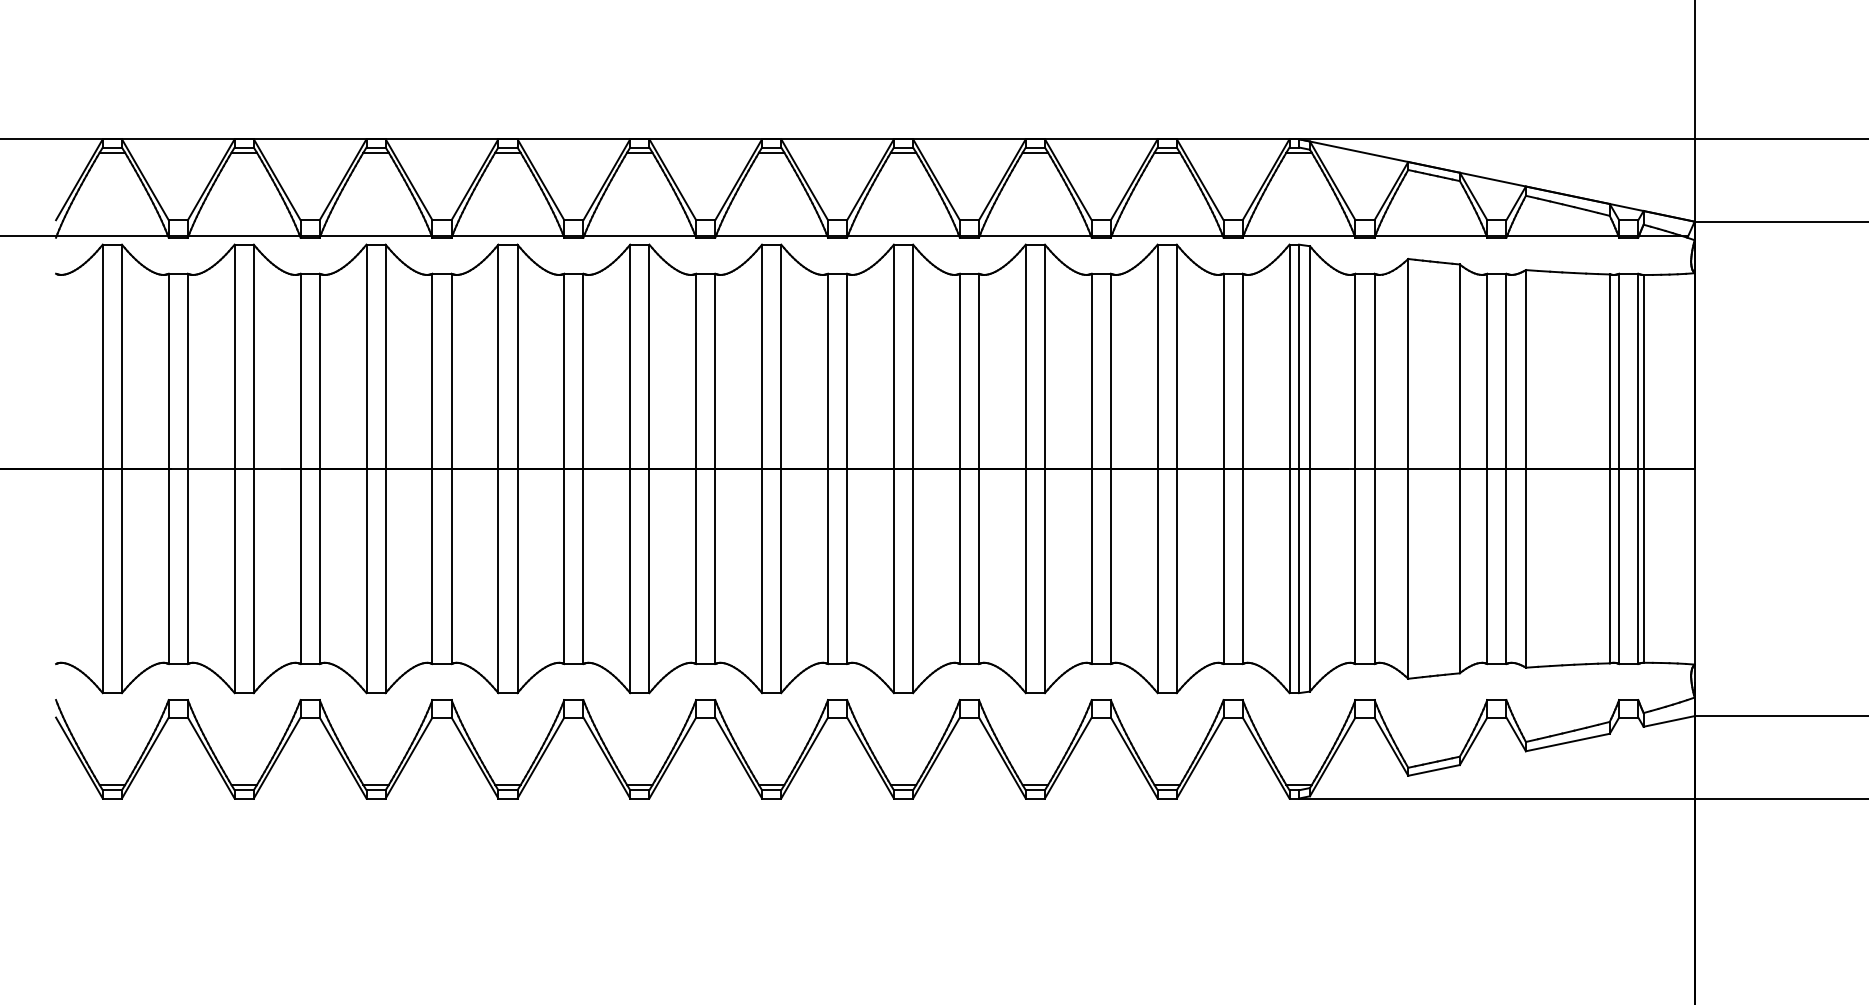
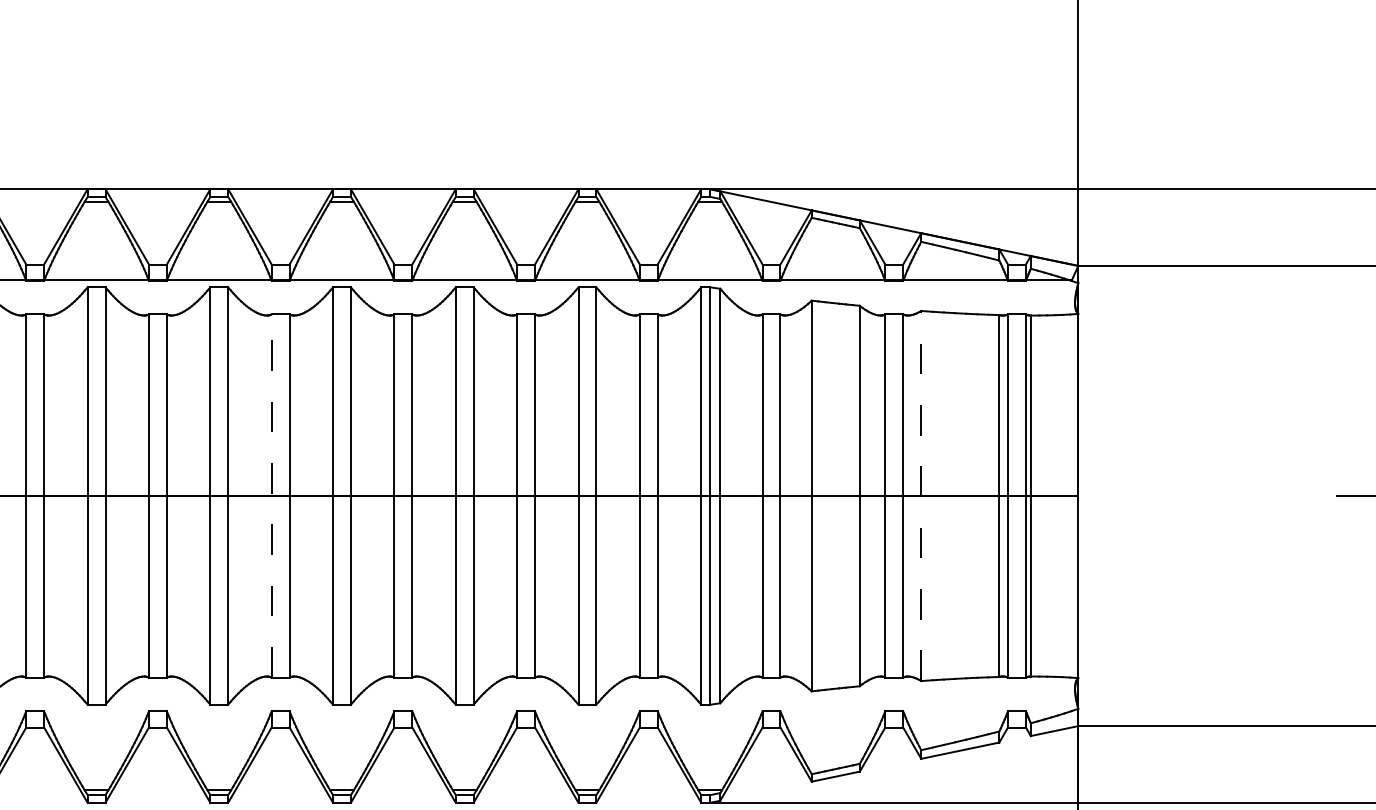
line: (828, 468) -> (272, 495), solid -> dashed
line: (1525, 468) -> (920, 495), solid -> dashed

